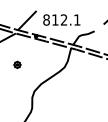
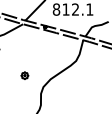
part: (17, 64) -> (24, 75), moved

